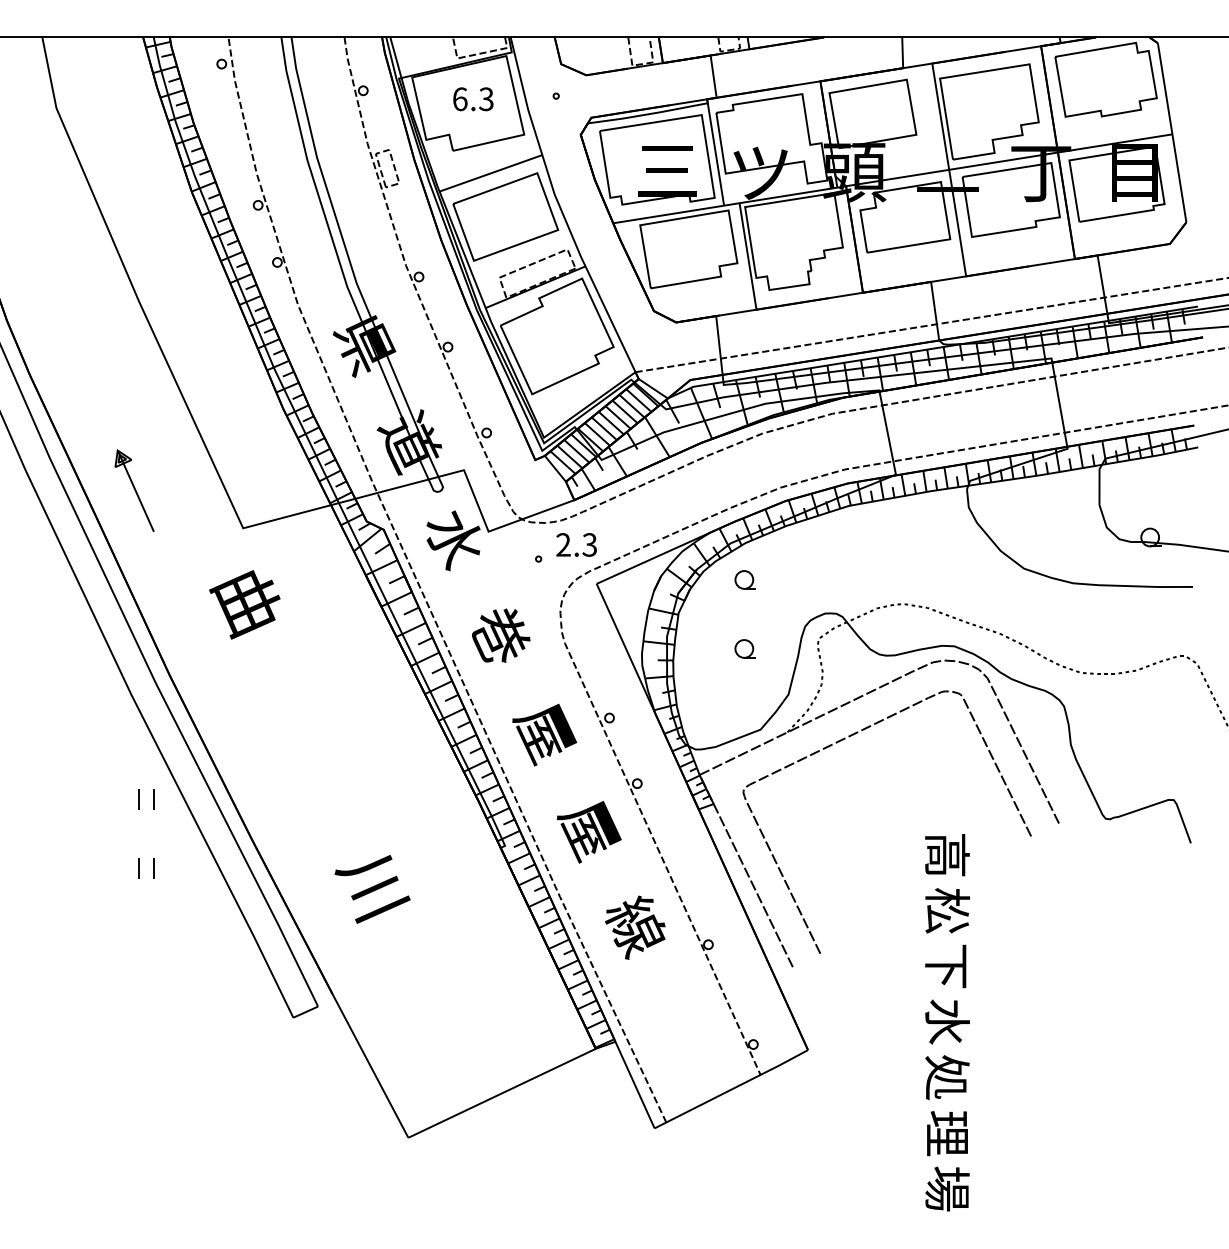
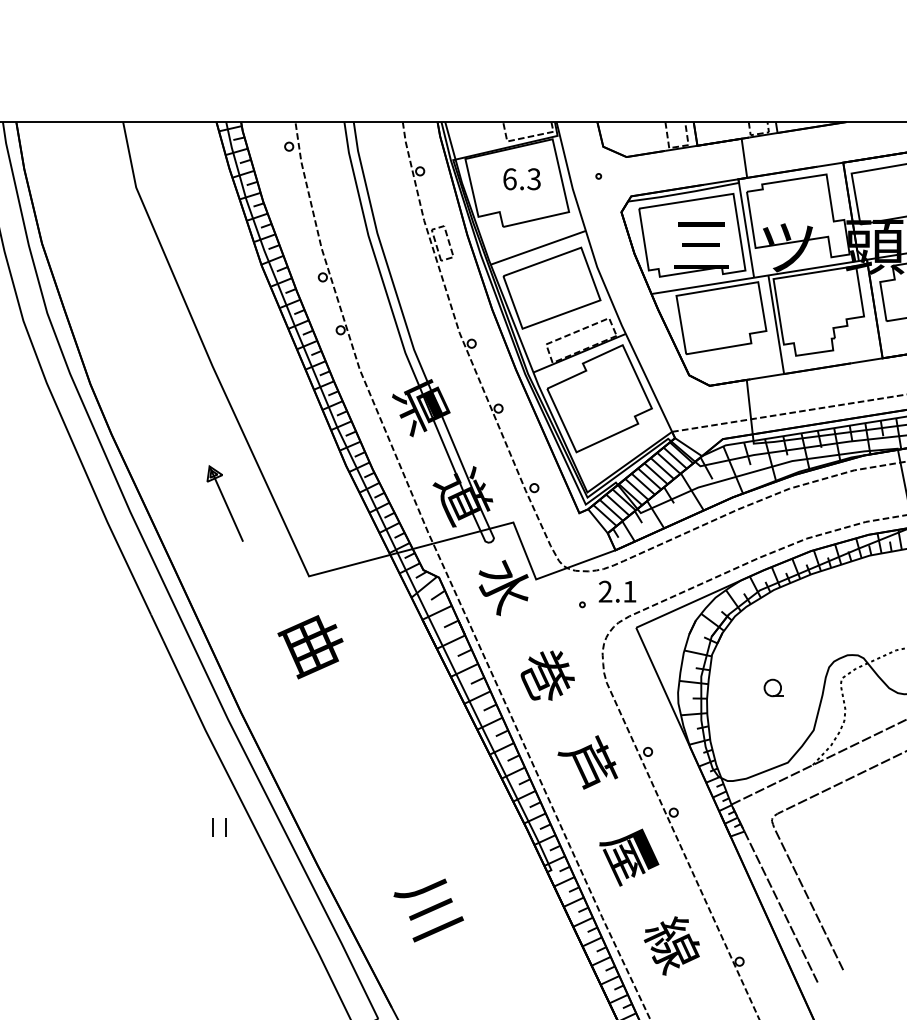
part: (134, 490) -> (225, 503), moved
text: (589, 544) -> (629, 591), 2.3 -> 2.1
part: (744, 579) -> (772, 623), removed
text: (544, 733) -> (587, 766), 屋 -> 芦
part: (139, 868) -> (213, 891), removed

